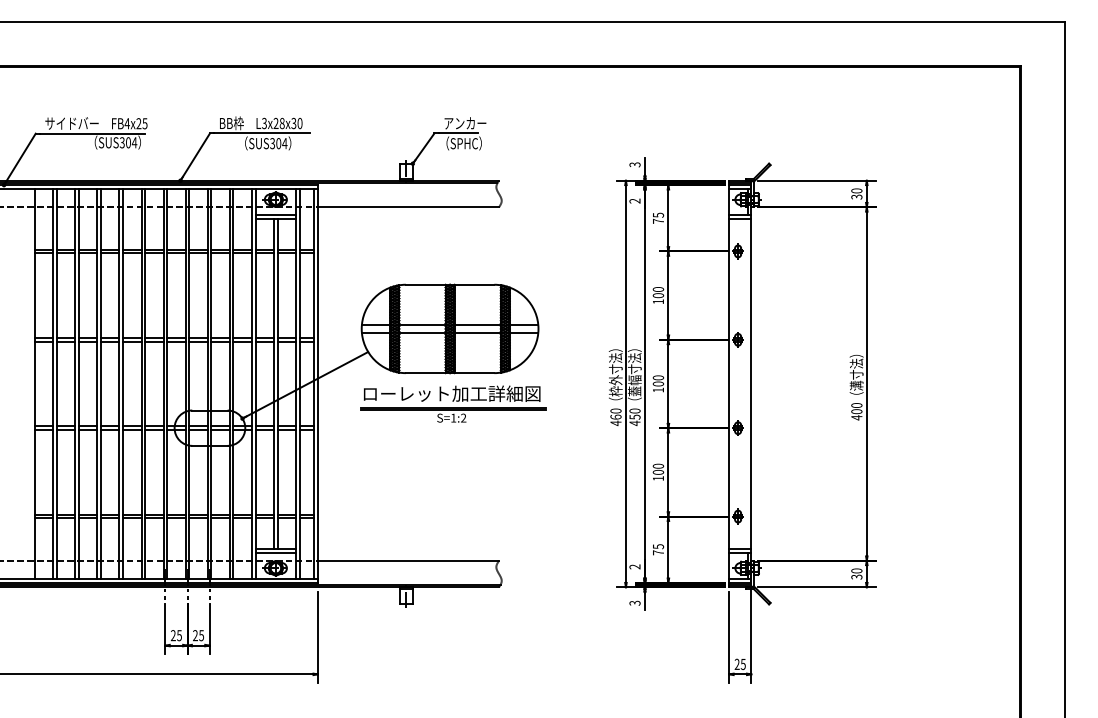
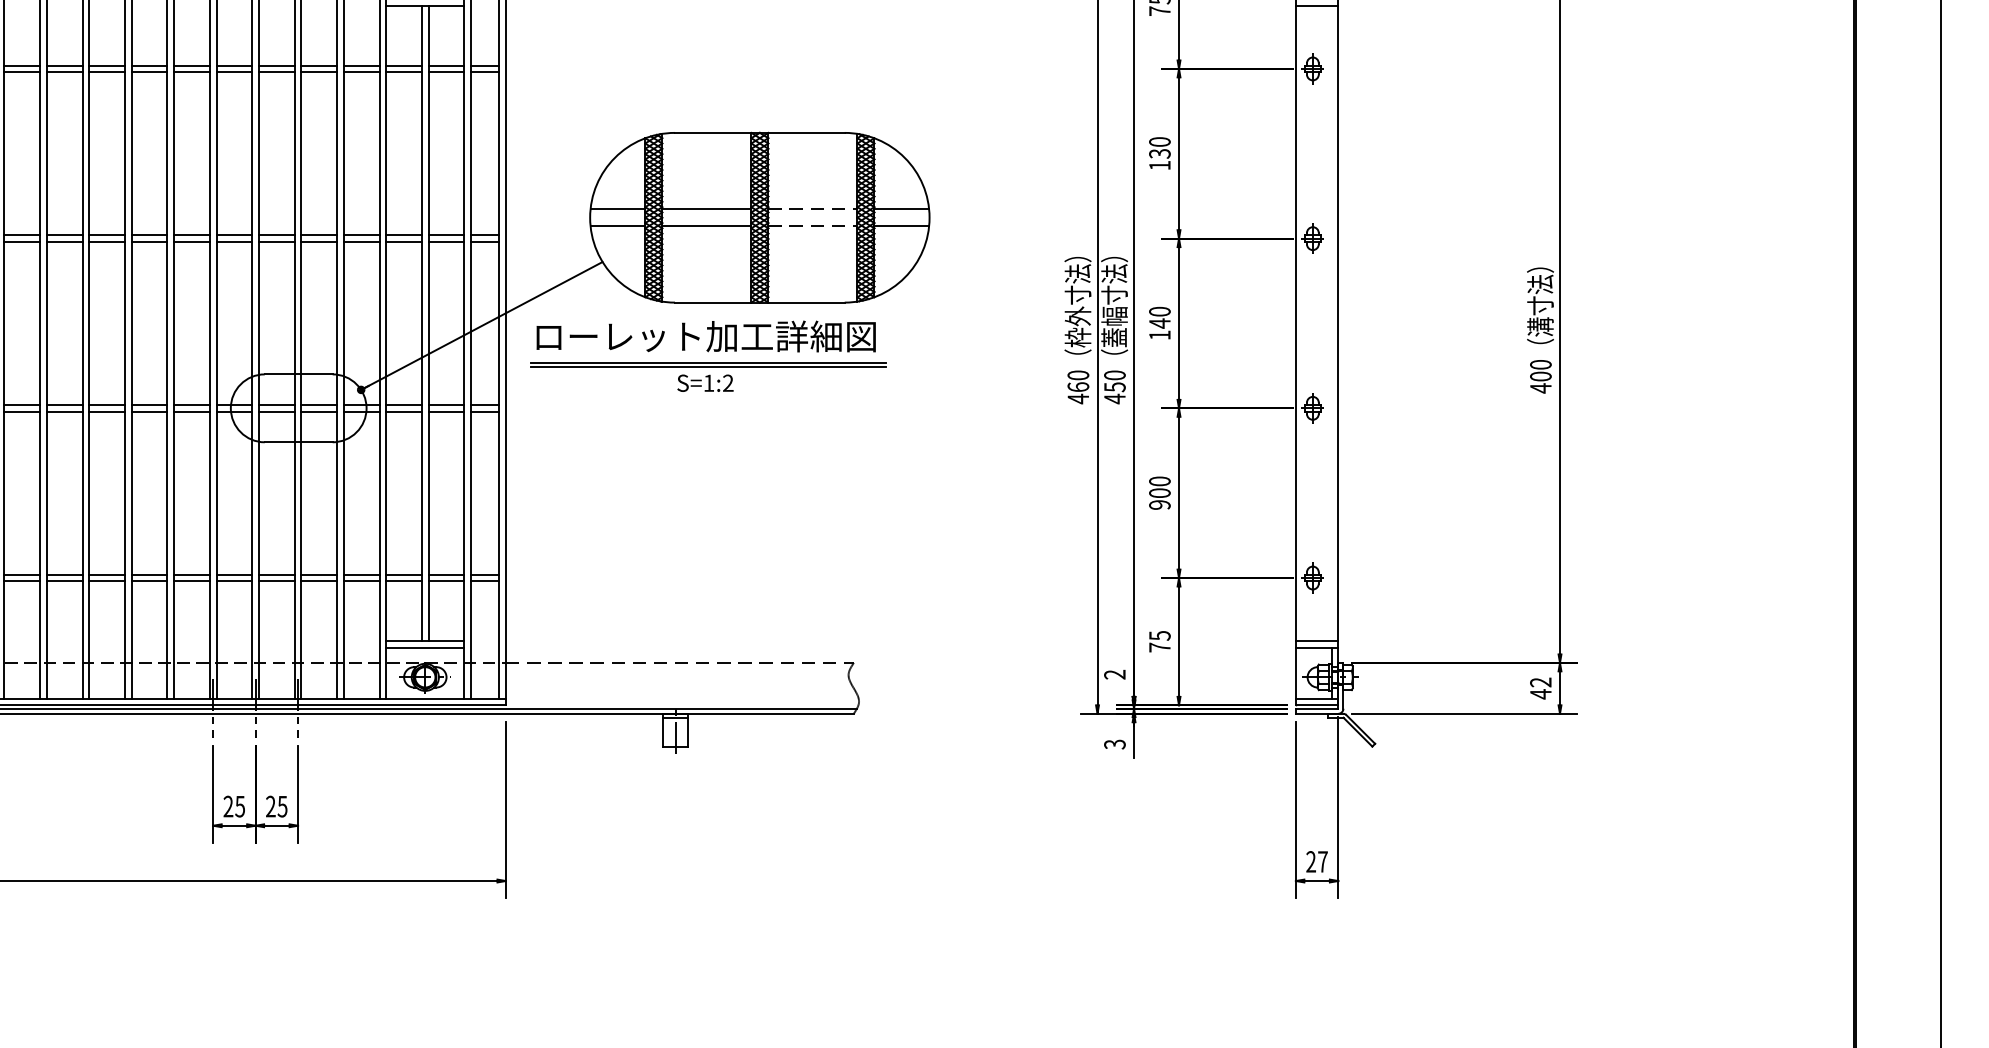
text: (658, 295) -> (1160, 153), 100 -> 130
line: (478, 324) -> (814, 209), solid -> dashed
line: (478, 333) -> (814, 226), solid -> dashed
text: (658, 383) -> (1160, 322), 100 -> 140
part: (453, 403) -> (708, 355), moved
text: (658, 478) -> (1160, 504), 100 -> 900
line: (408, 560) -> (679, 662), solid -> dashed
text: (856, 573) -> (1540, 687), 30 -> 42
text: (742, 664) -> (1321, 862), 25 -> 27

